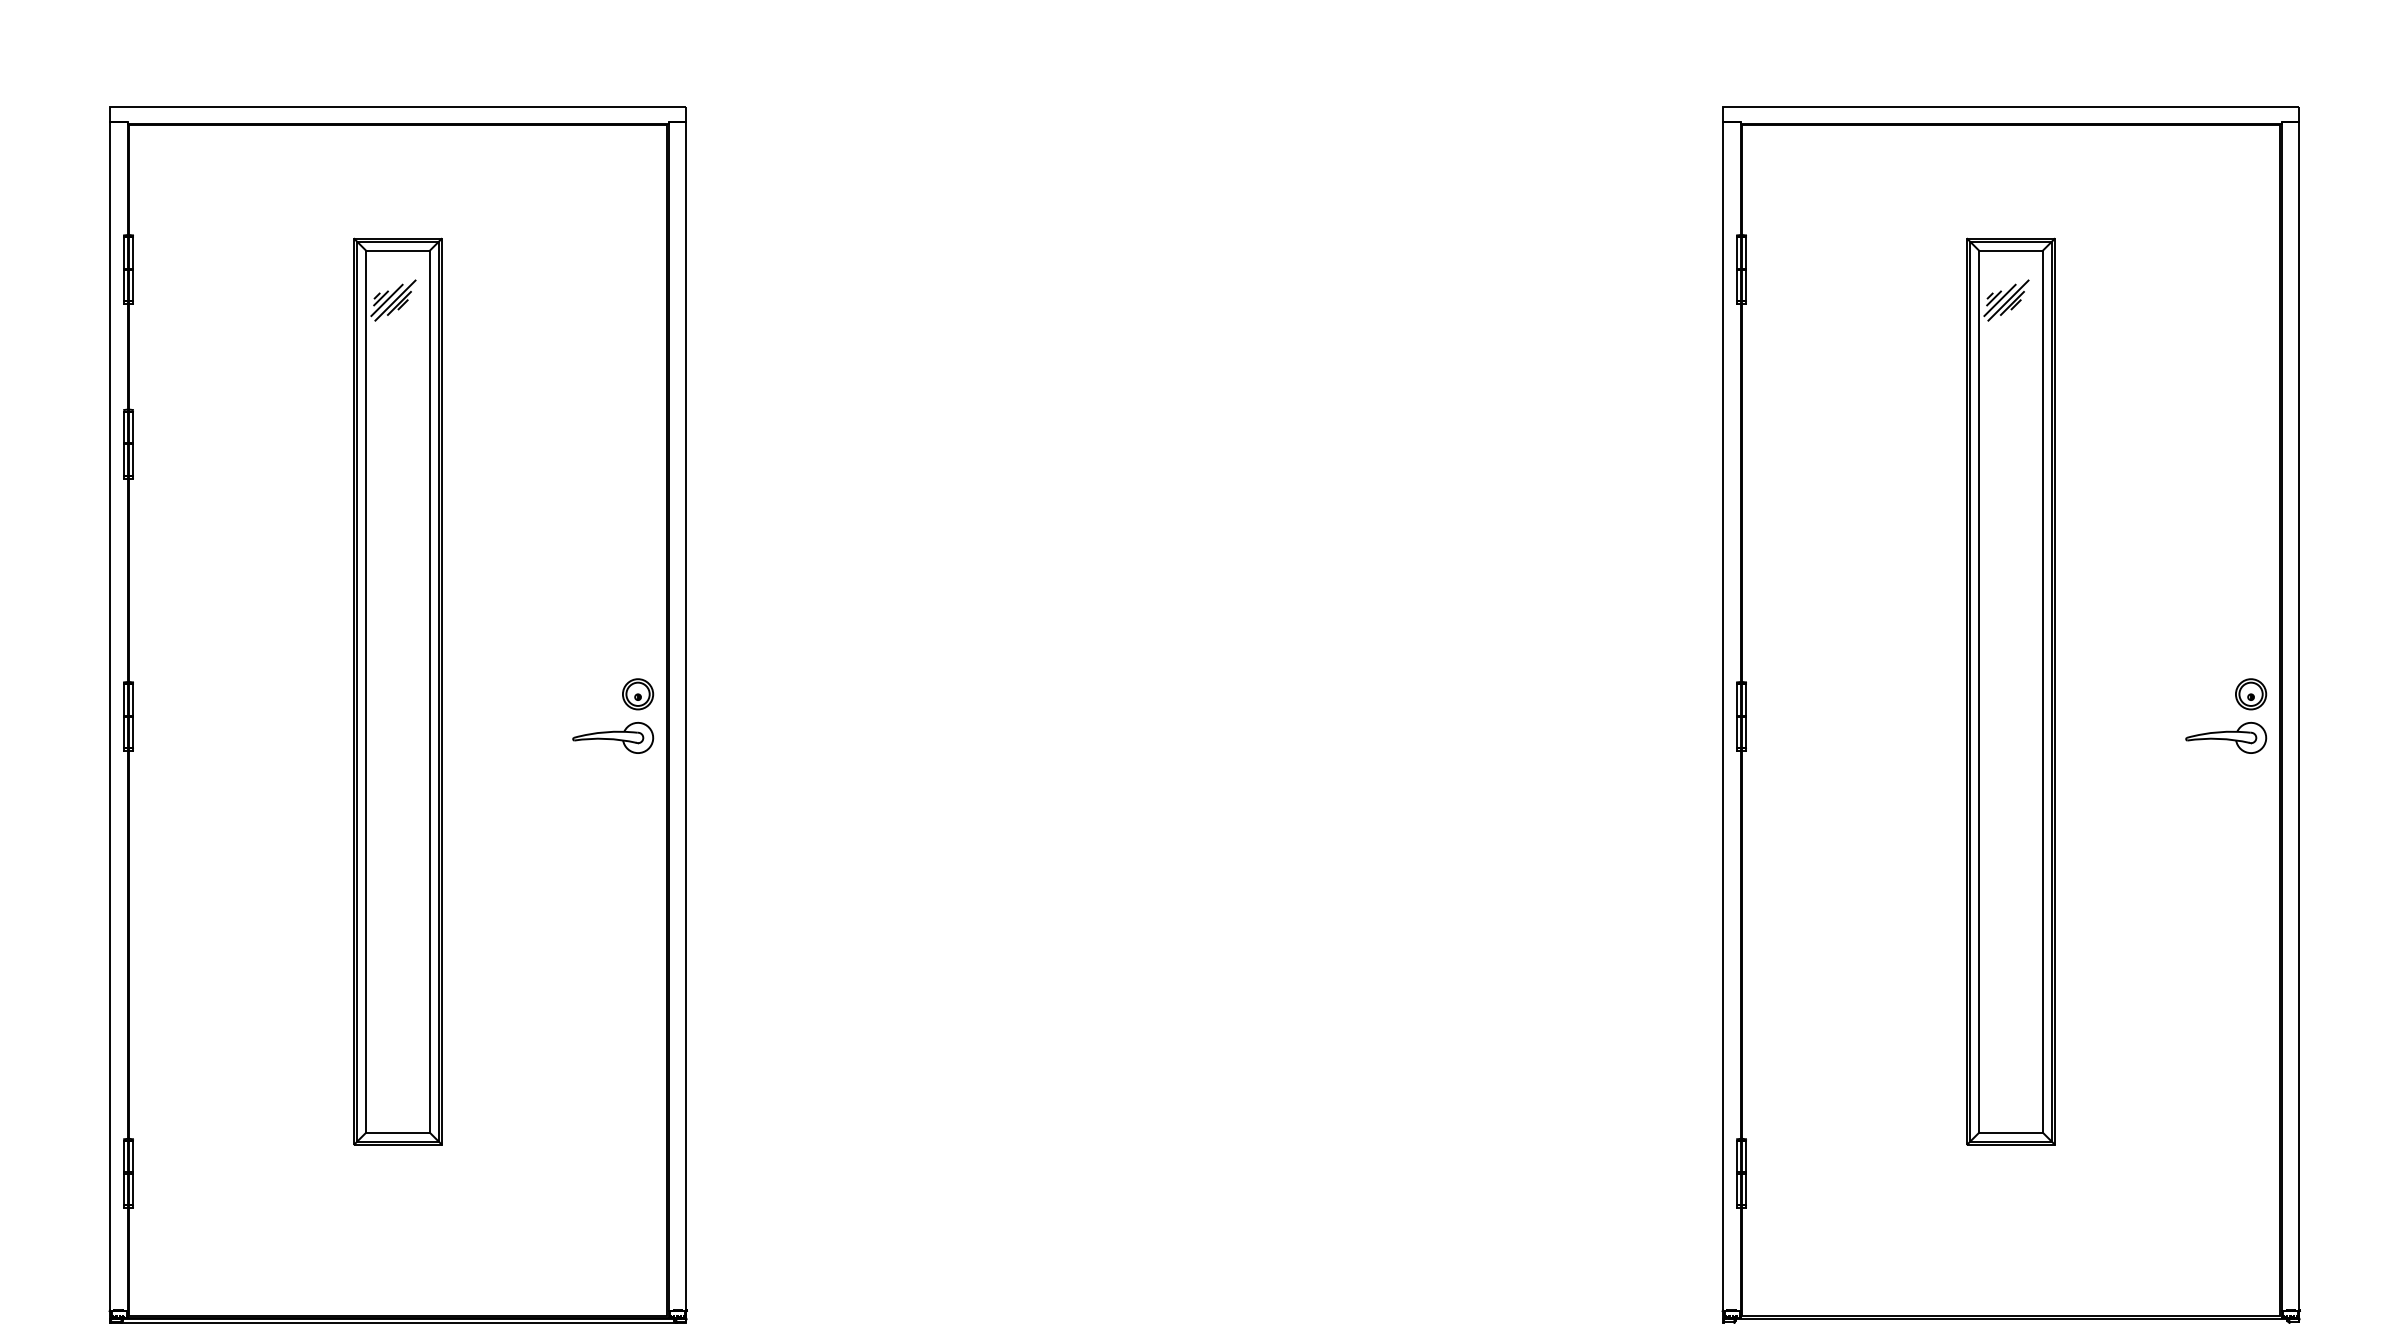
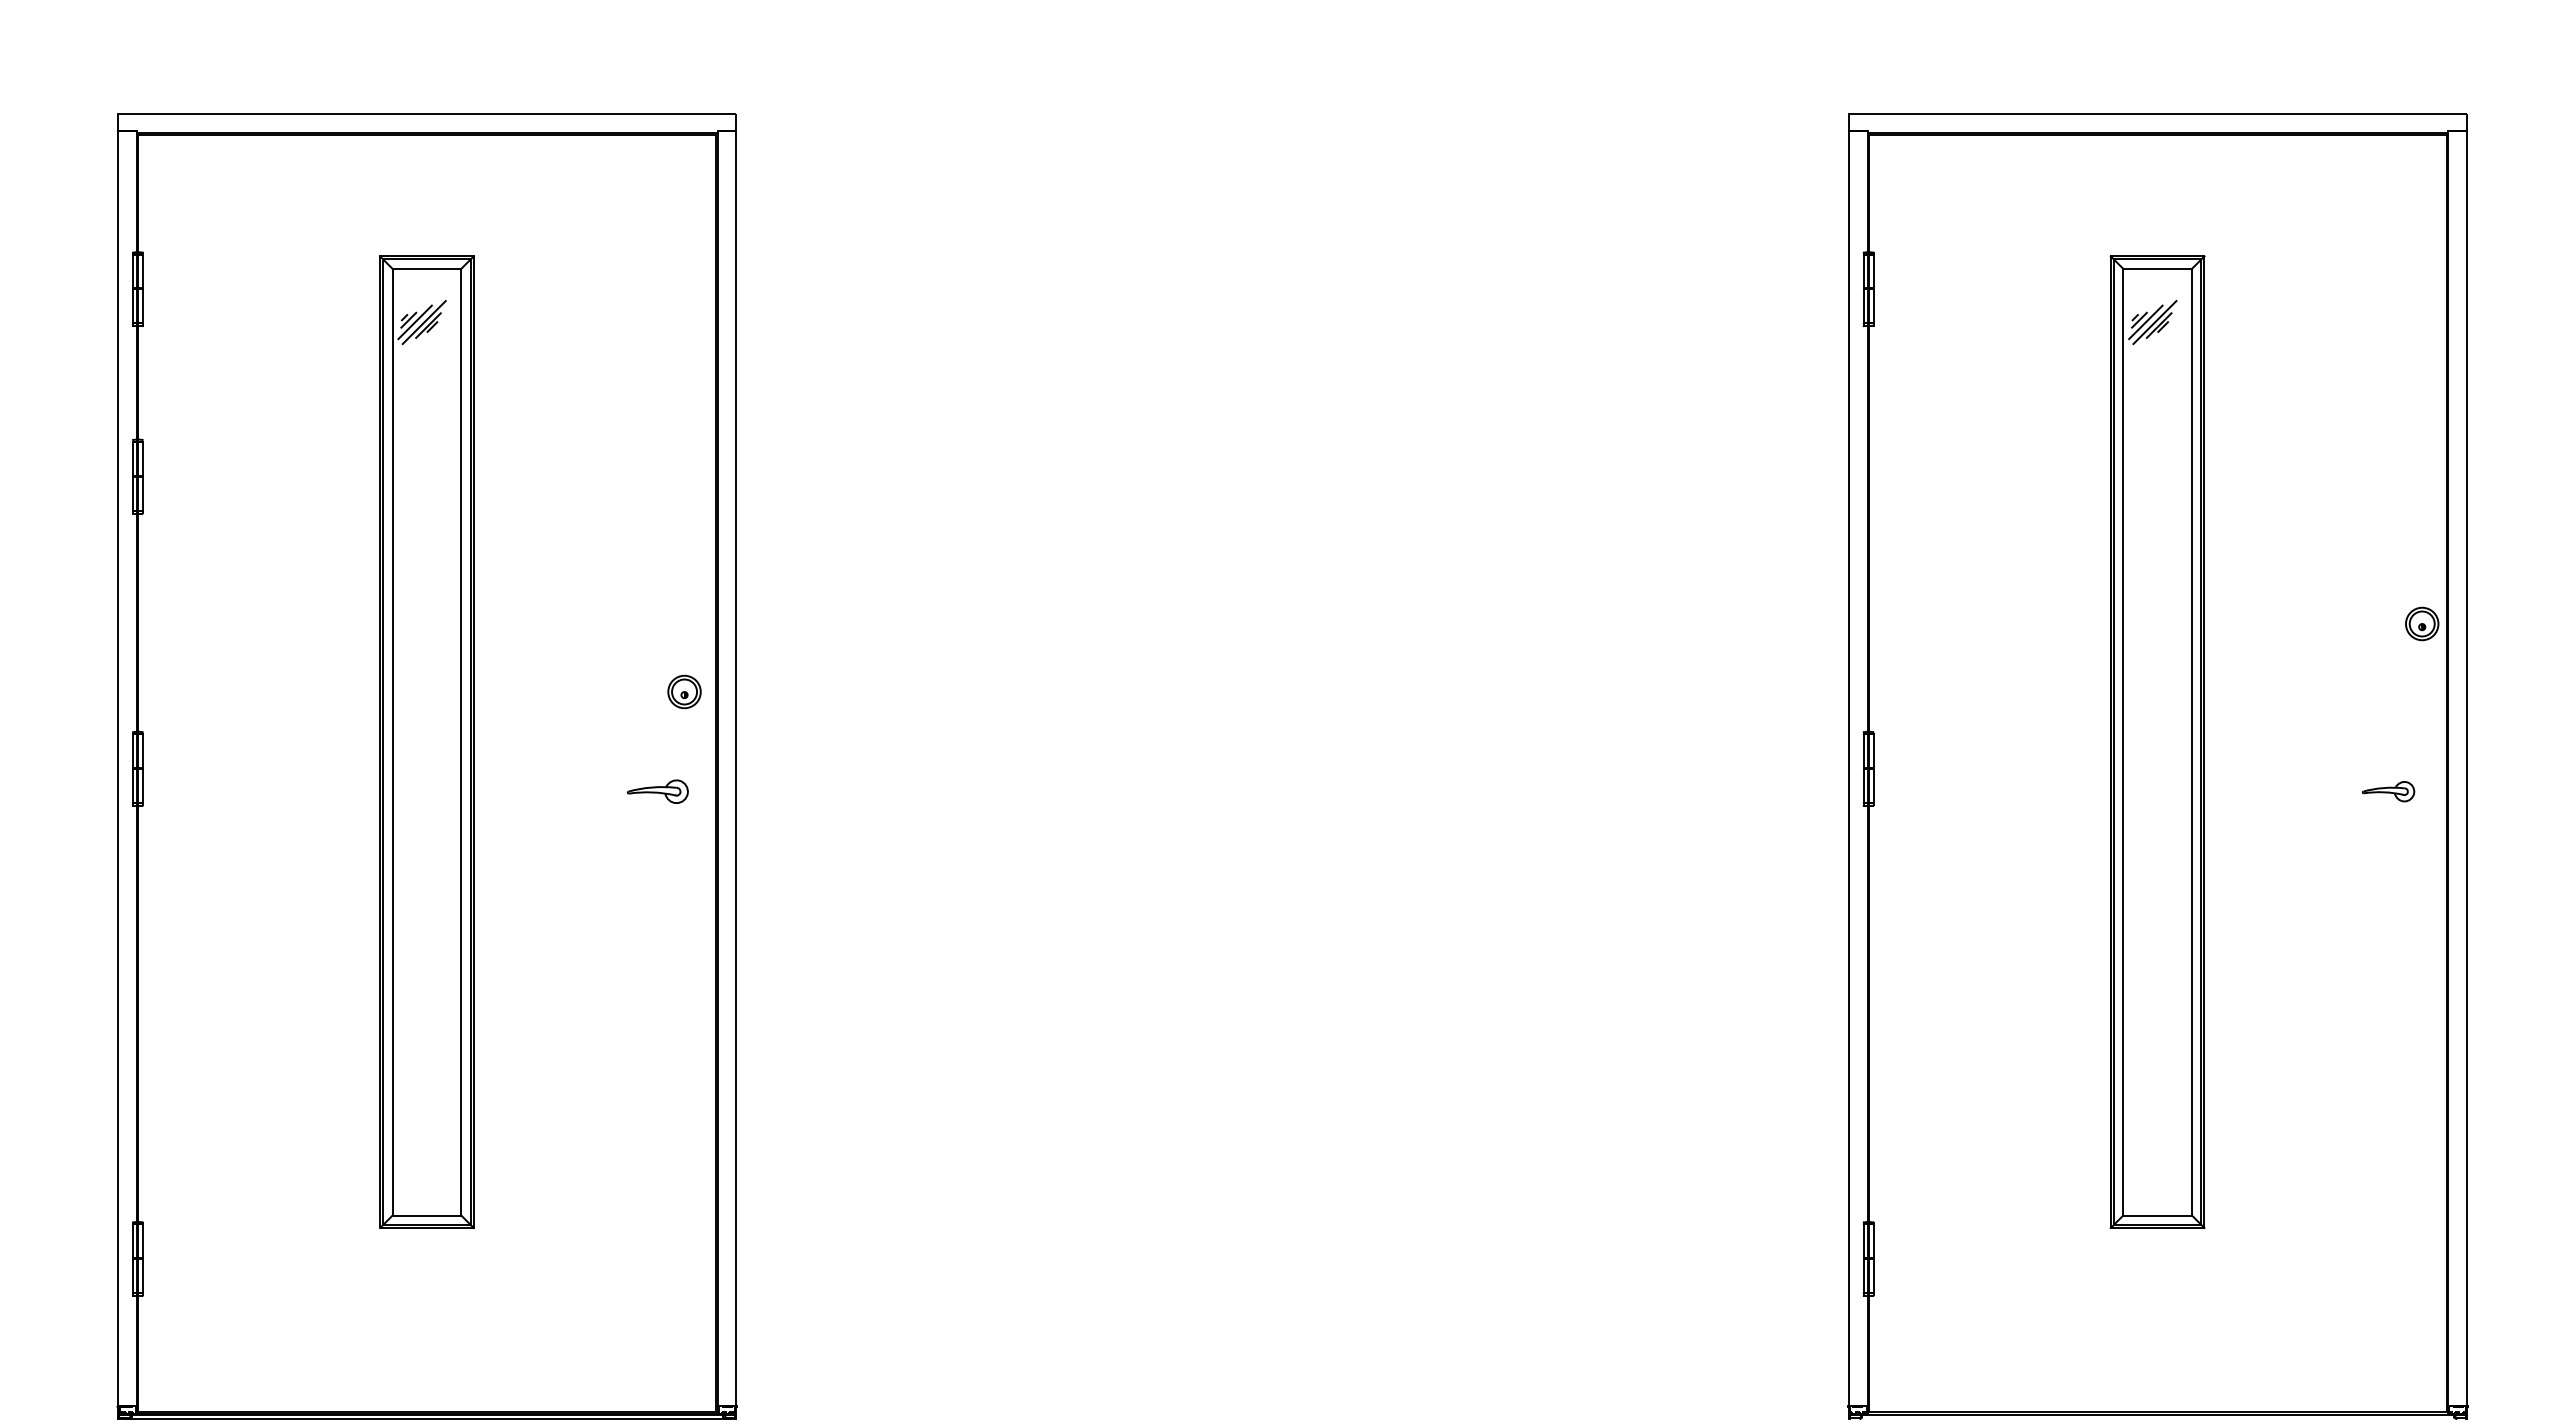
part: (638, 693) -> (684, 691), moved
part: (2251, 693) -> (2422, 623), moved
part: (612, 737) -> (657, 791), size x0.7
part: (2226, 737) -> (2388, 791), size x0.6

